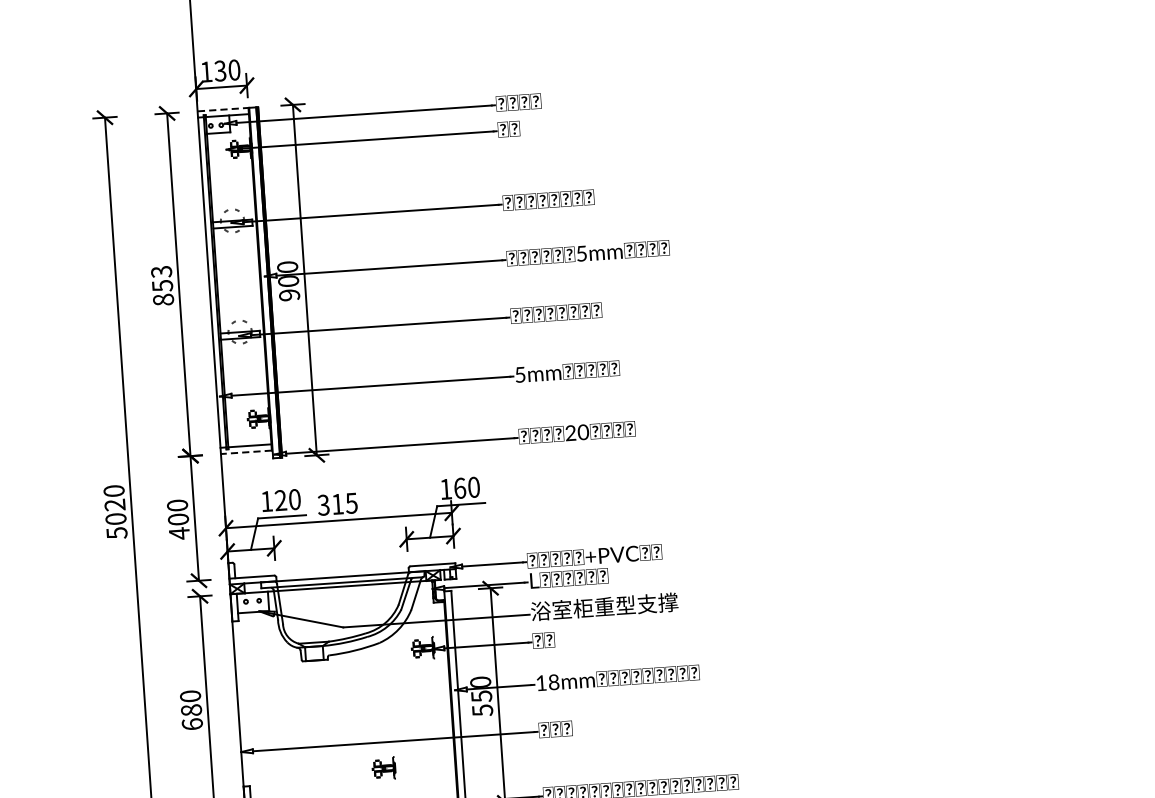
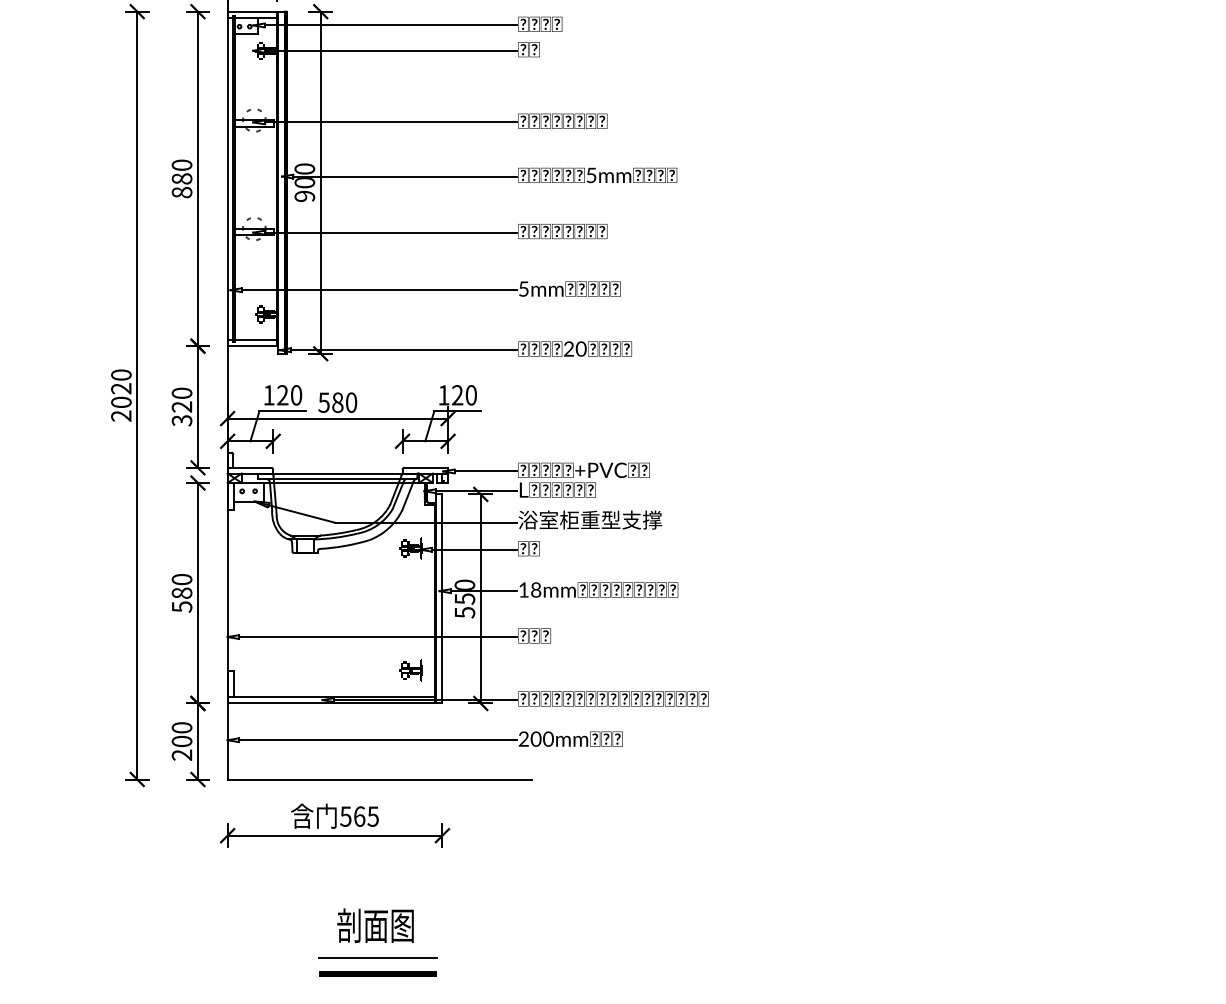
line: (223, 109) -> (252, 11), dashed -> solid
text: (161, 278) -> (181, 171), 853 -> 880
line: (246, 452) -> (252, 346), dashed -> solid
text: (459, 488) -> (457, 395), 160 -> 120
text: (338, 504) -> (338, 402), 315 -> 580
text: (178, 526) -> (181, 413), 400 -> 320
text: (117, 532) -> (121, 415), 5020 -> 2020
text: (191, 723) -> (181, 606), 680 -> 580
part: (383, 768) -> (410, 670), moved

